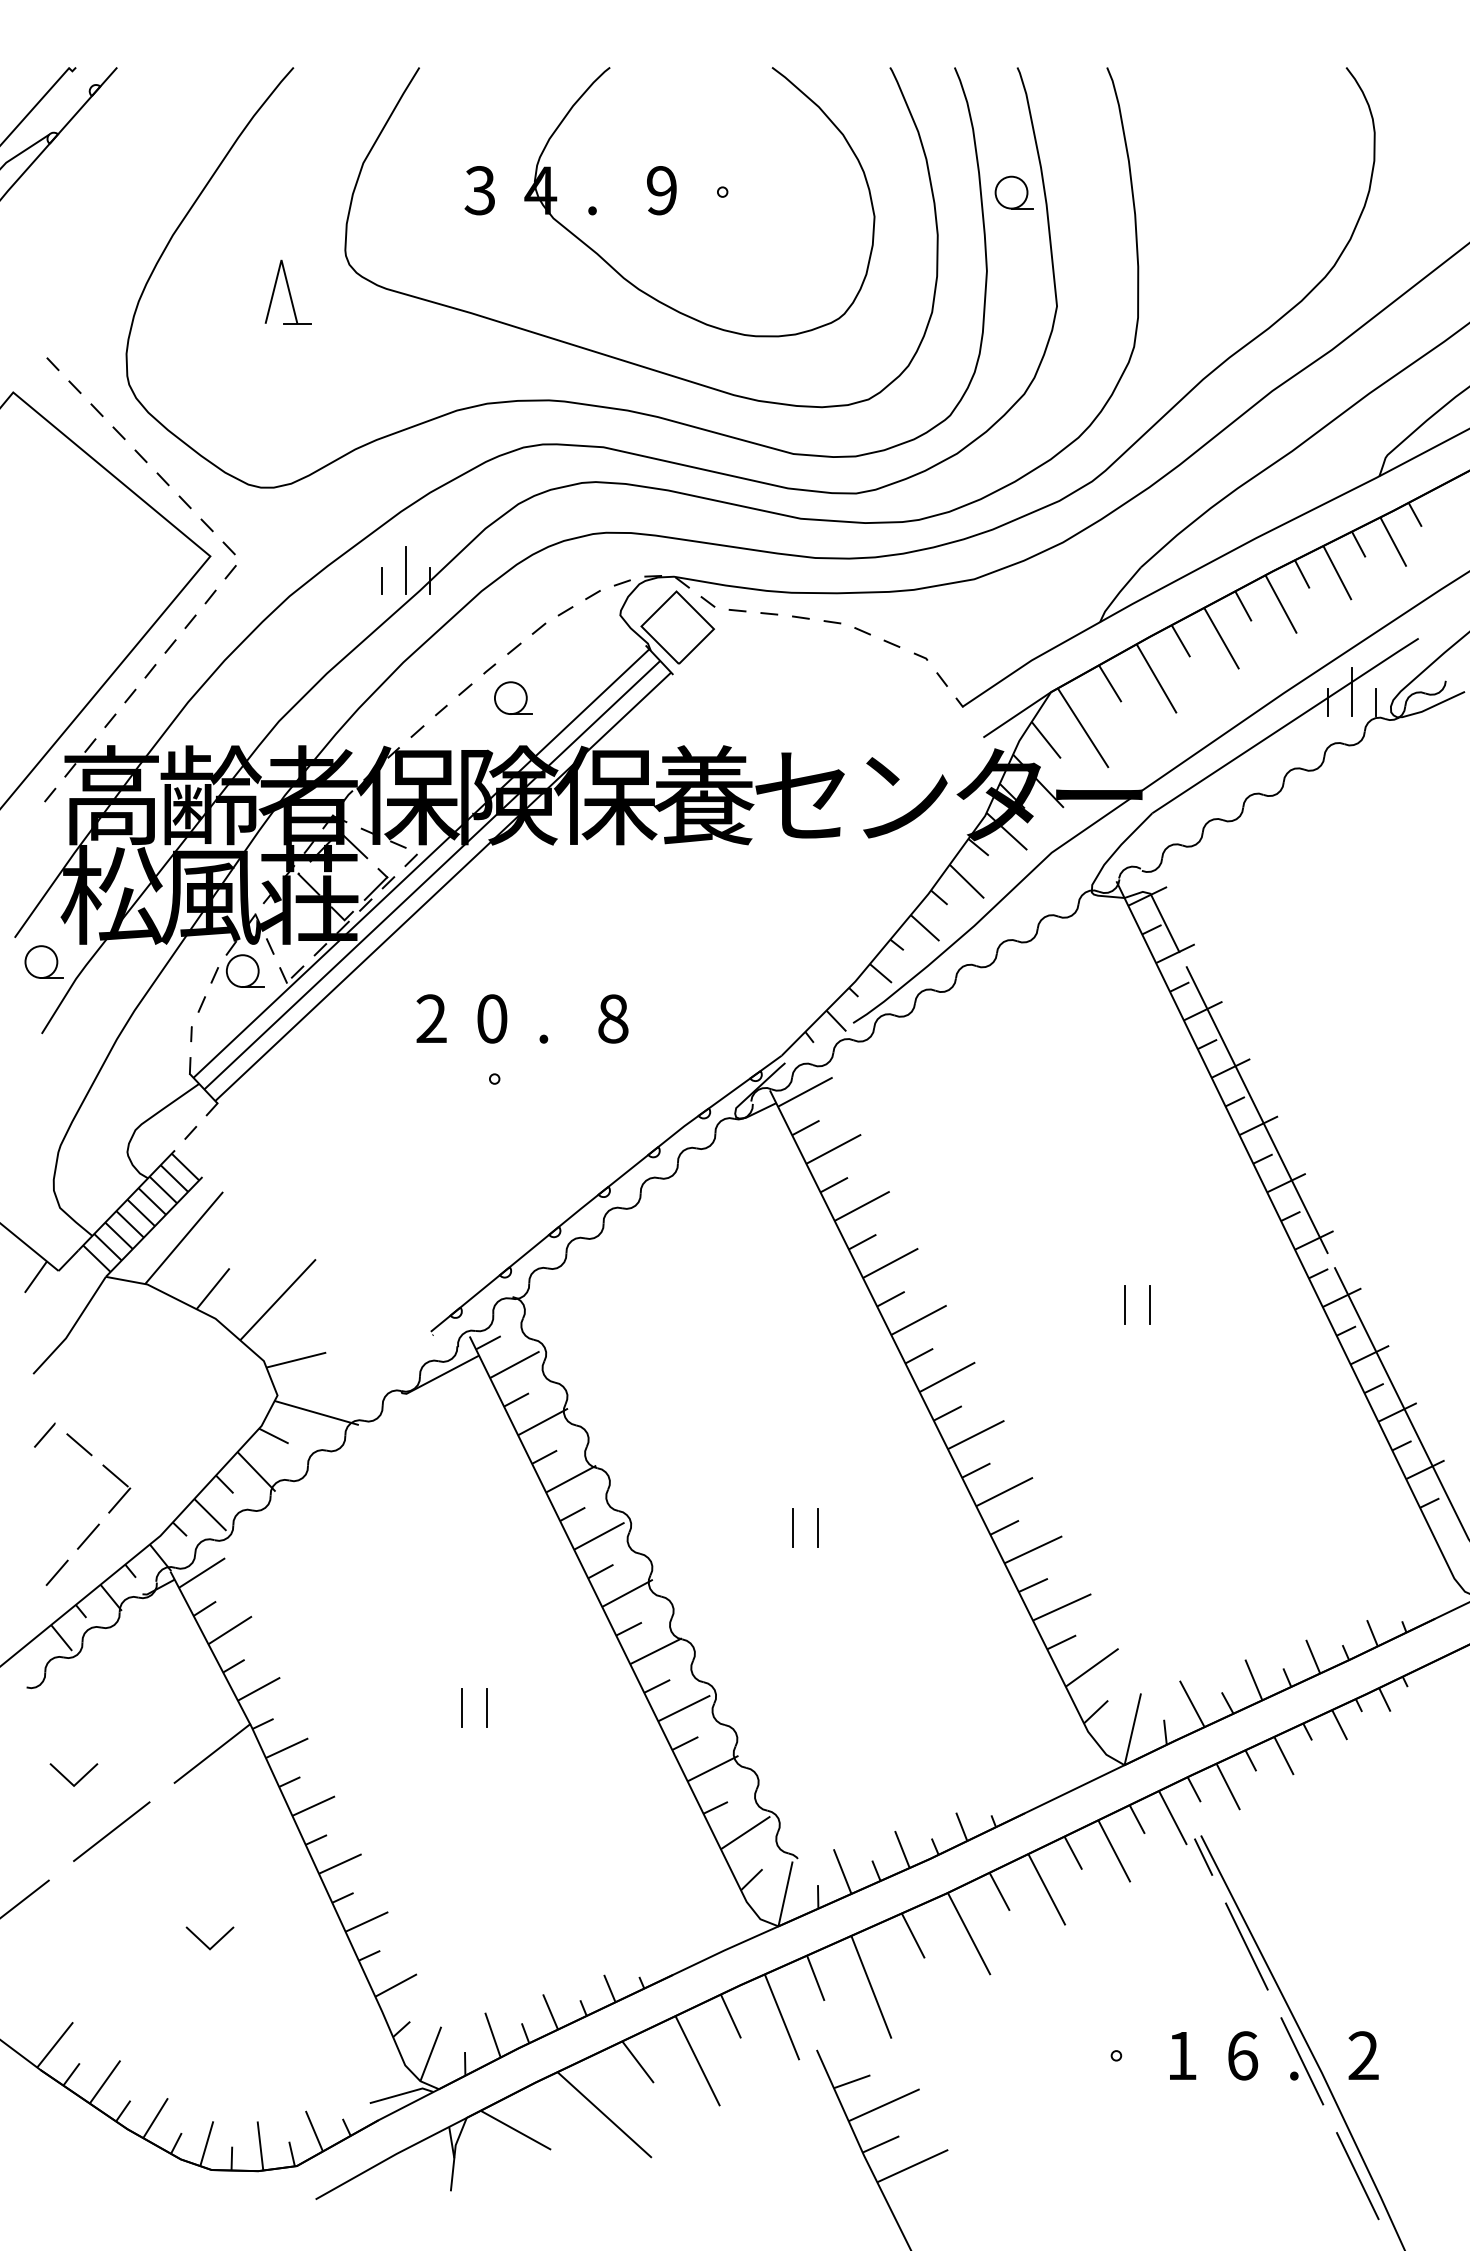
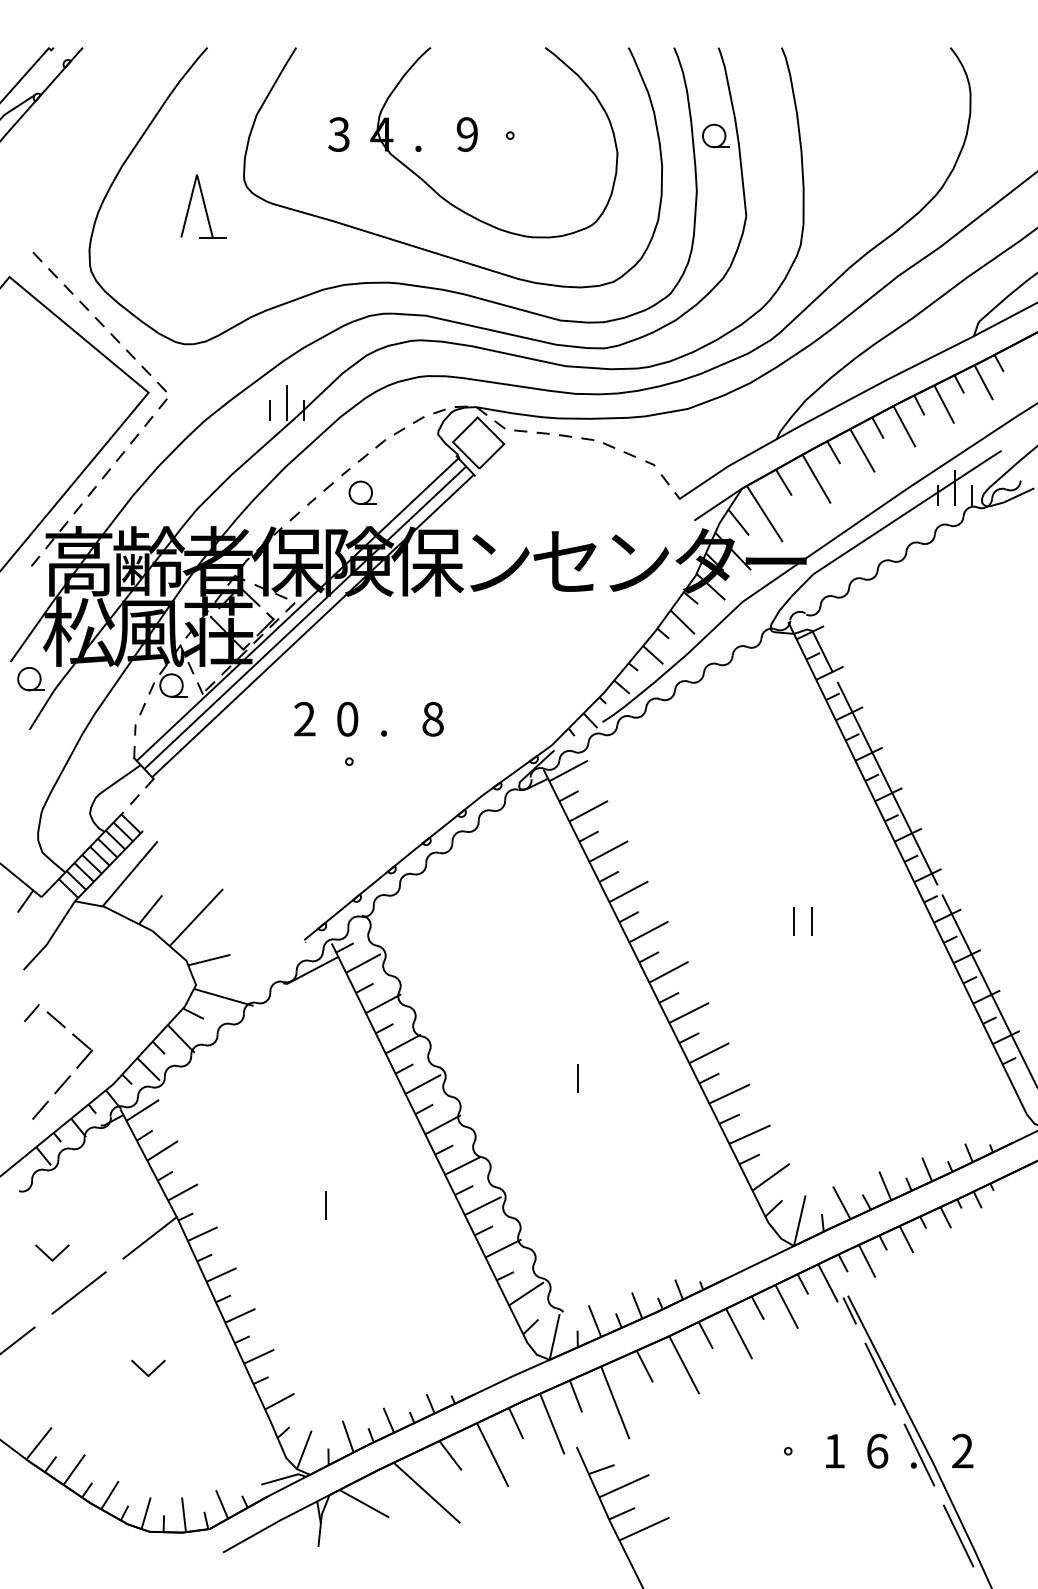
part: (287, 291) -> (203, 205), size x1.4
text: (703, 795) -> (496, 561), 養 -> ン
line: (792, 1527) -> (559, 1078), removed
line: (487, 1708) -> (344, 1206), removed

